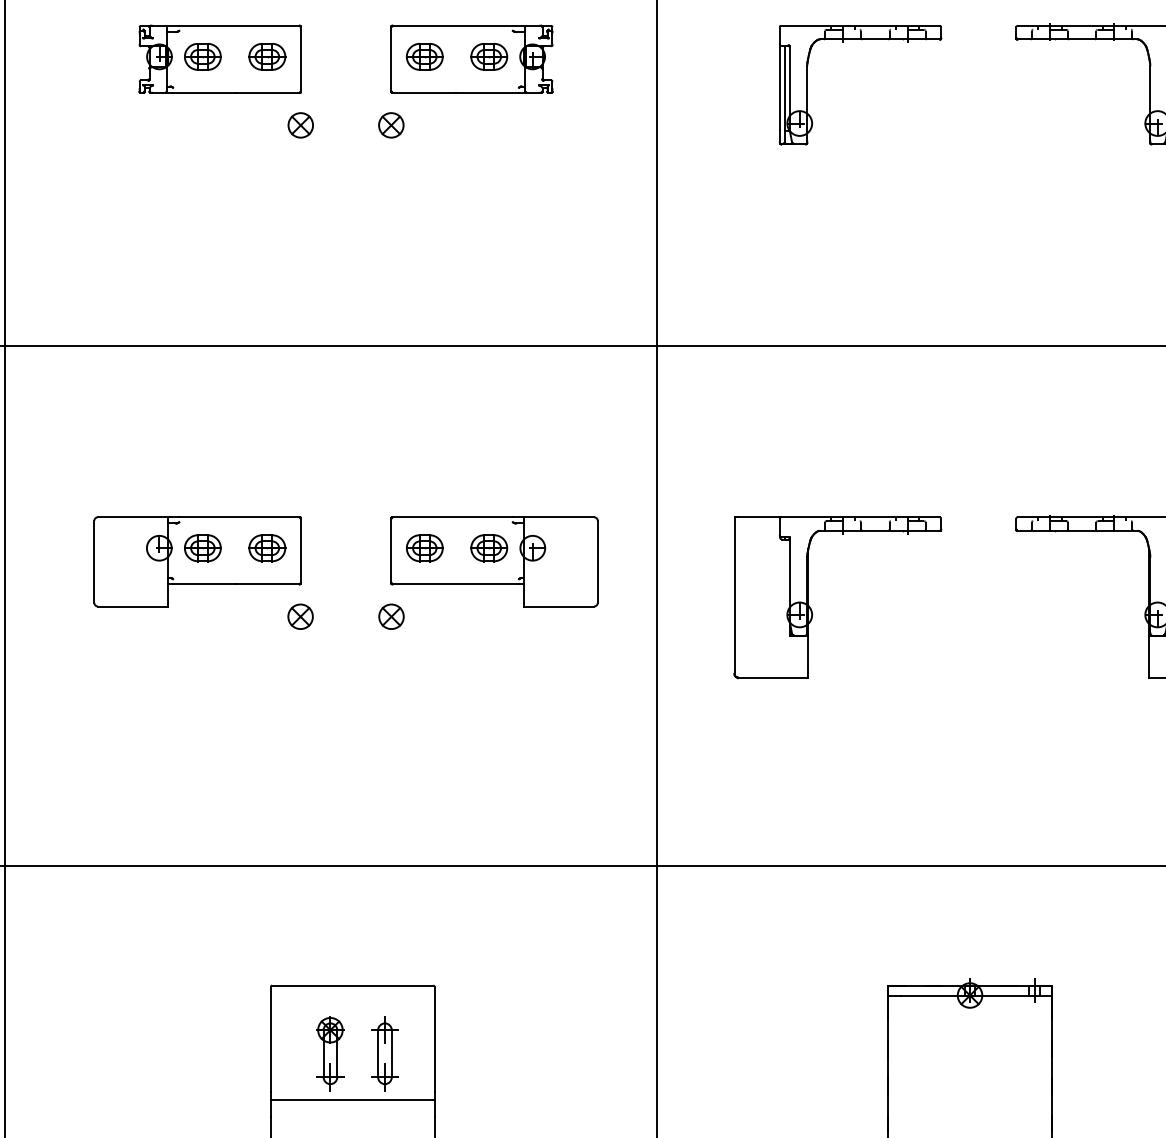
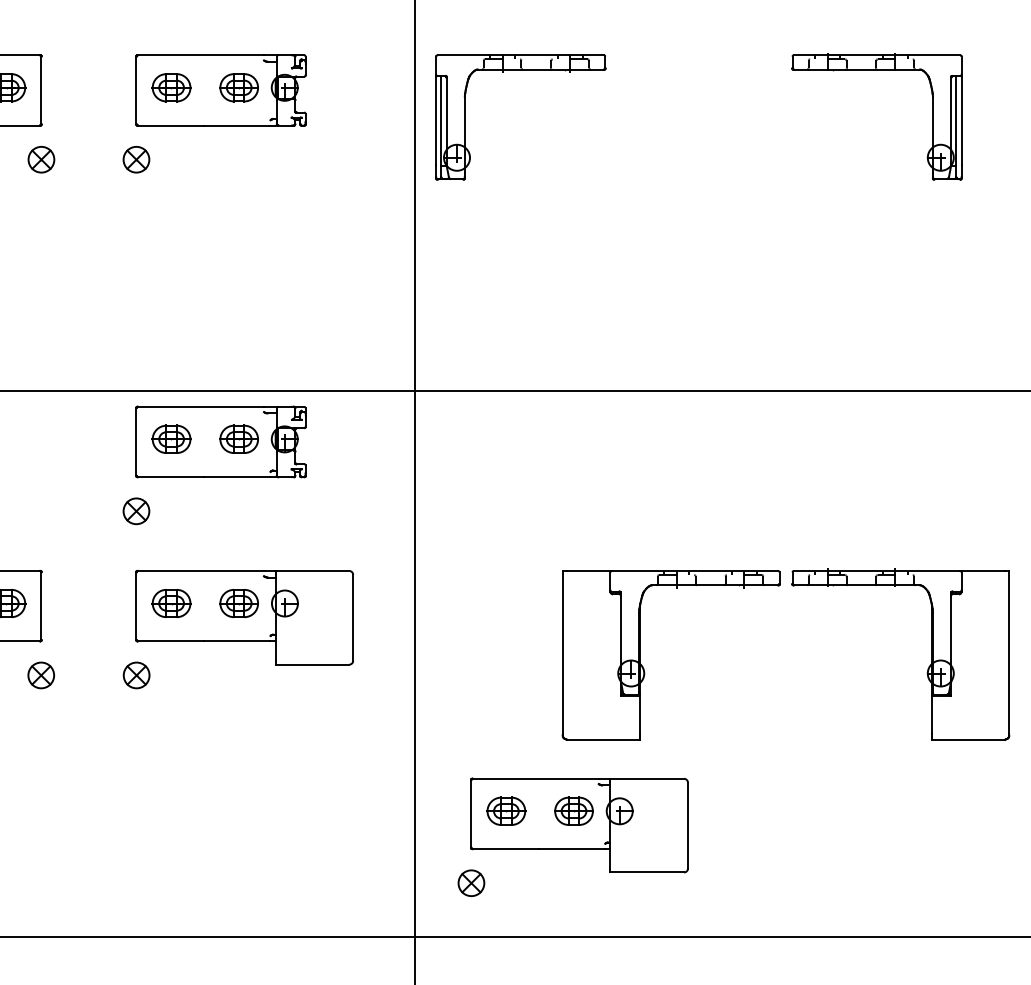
part: (861, 40) -> (521, 70), moved
part: (465, 416) -> (214, 465), added
part: (812, 610) -> (644, 668), moved
part: (807, 770) -> (573, 836), added

